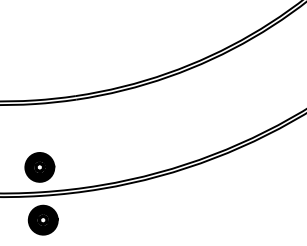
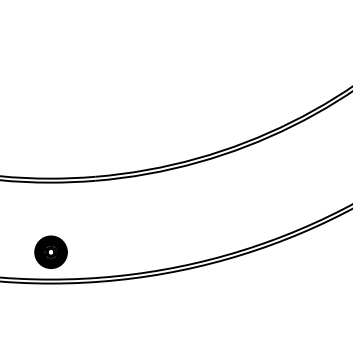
part: (42, 219) -> (50, 309), removed

